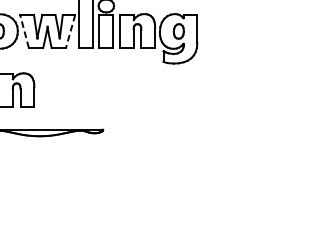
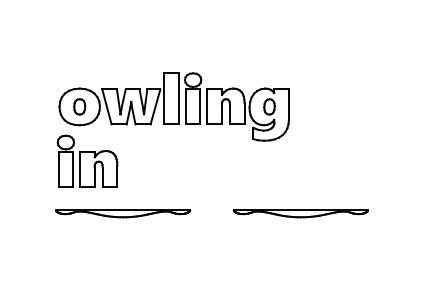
line: (24, 31) -> (106, 106), dashed -> solid
line: (70, 32) -> (155, 107), dashed -> solid
part: (208, 132) -> (300, 213), added

